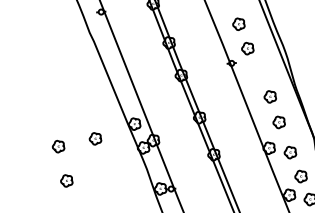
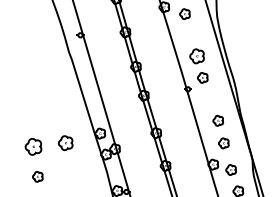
part: (238, 24) -> (196, 56), size x1.4
part: (95, 138) -> (65, 142), size x1.4
part: (58, 146) -> (33, 146), size x1.6

